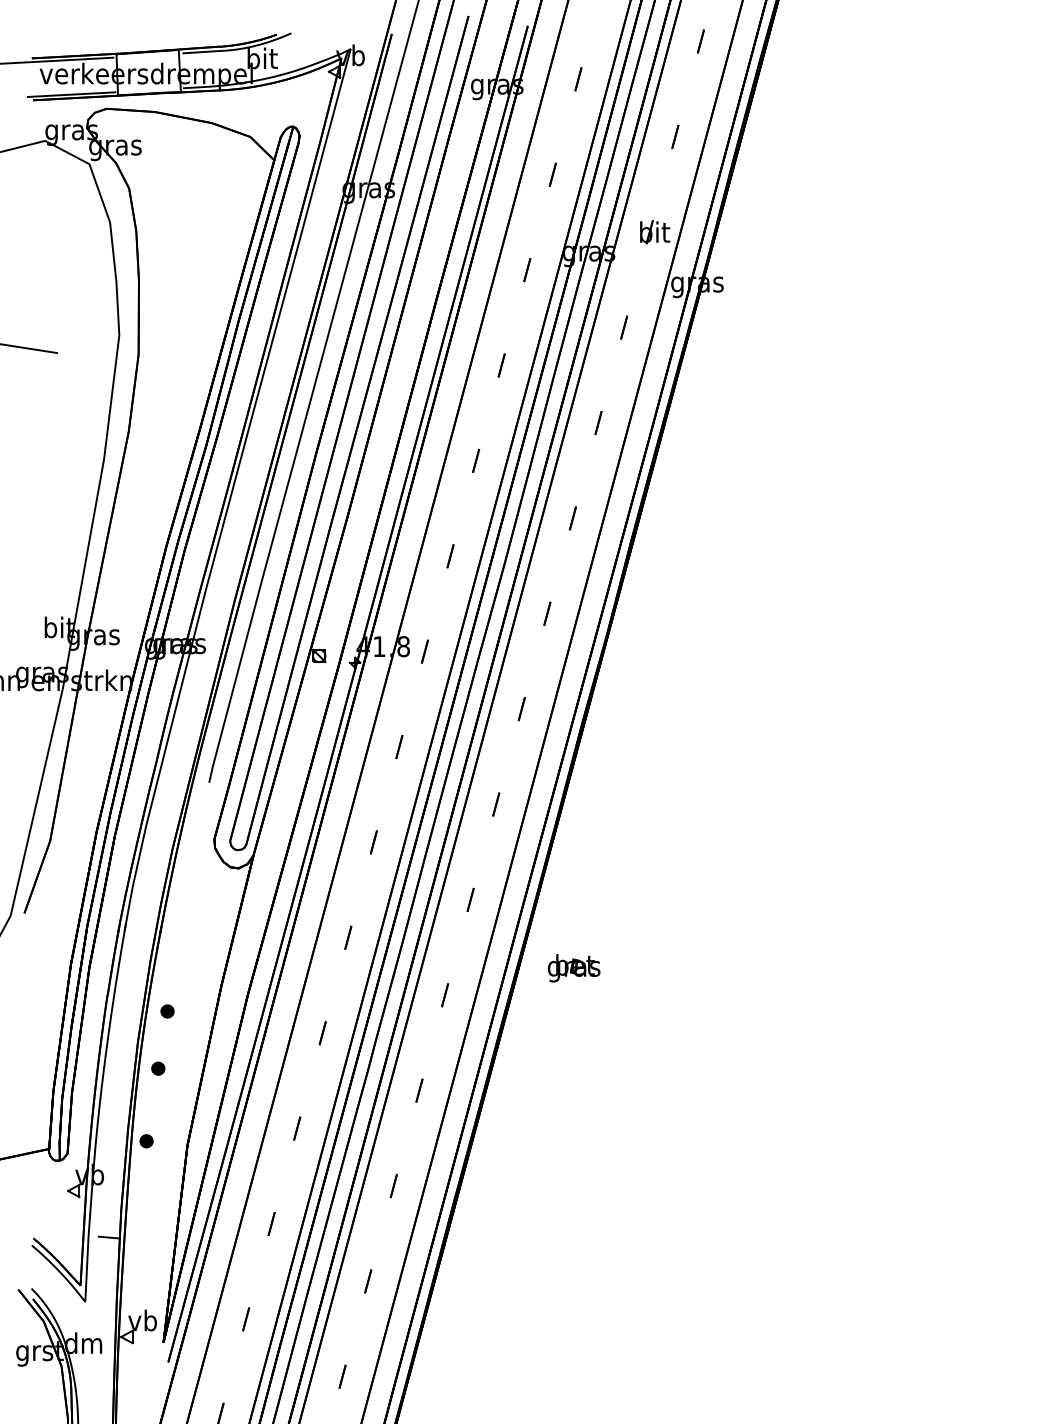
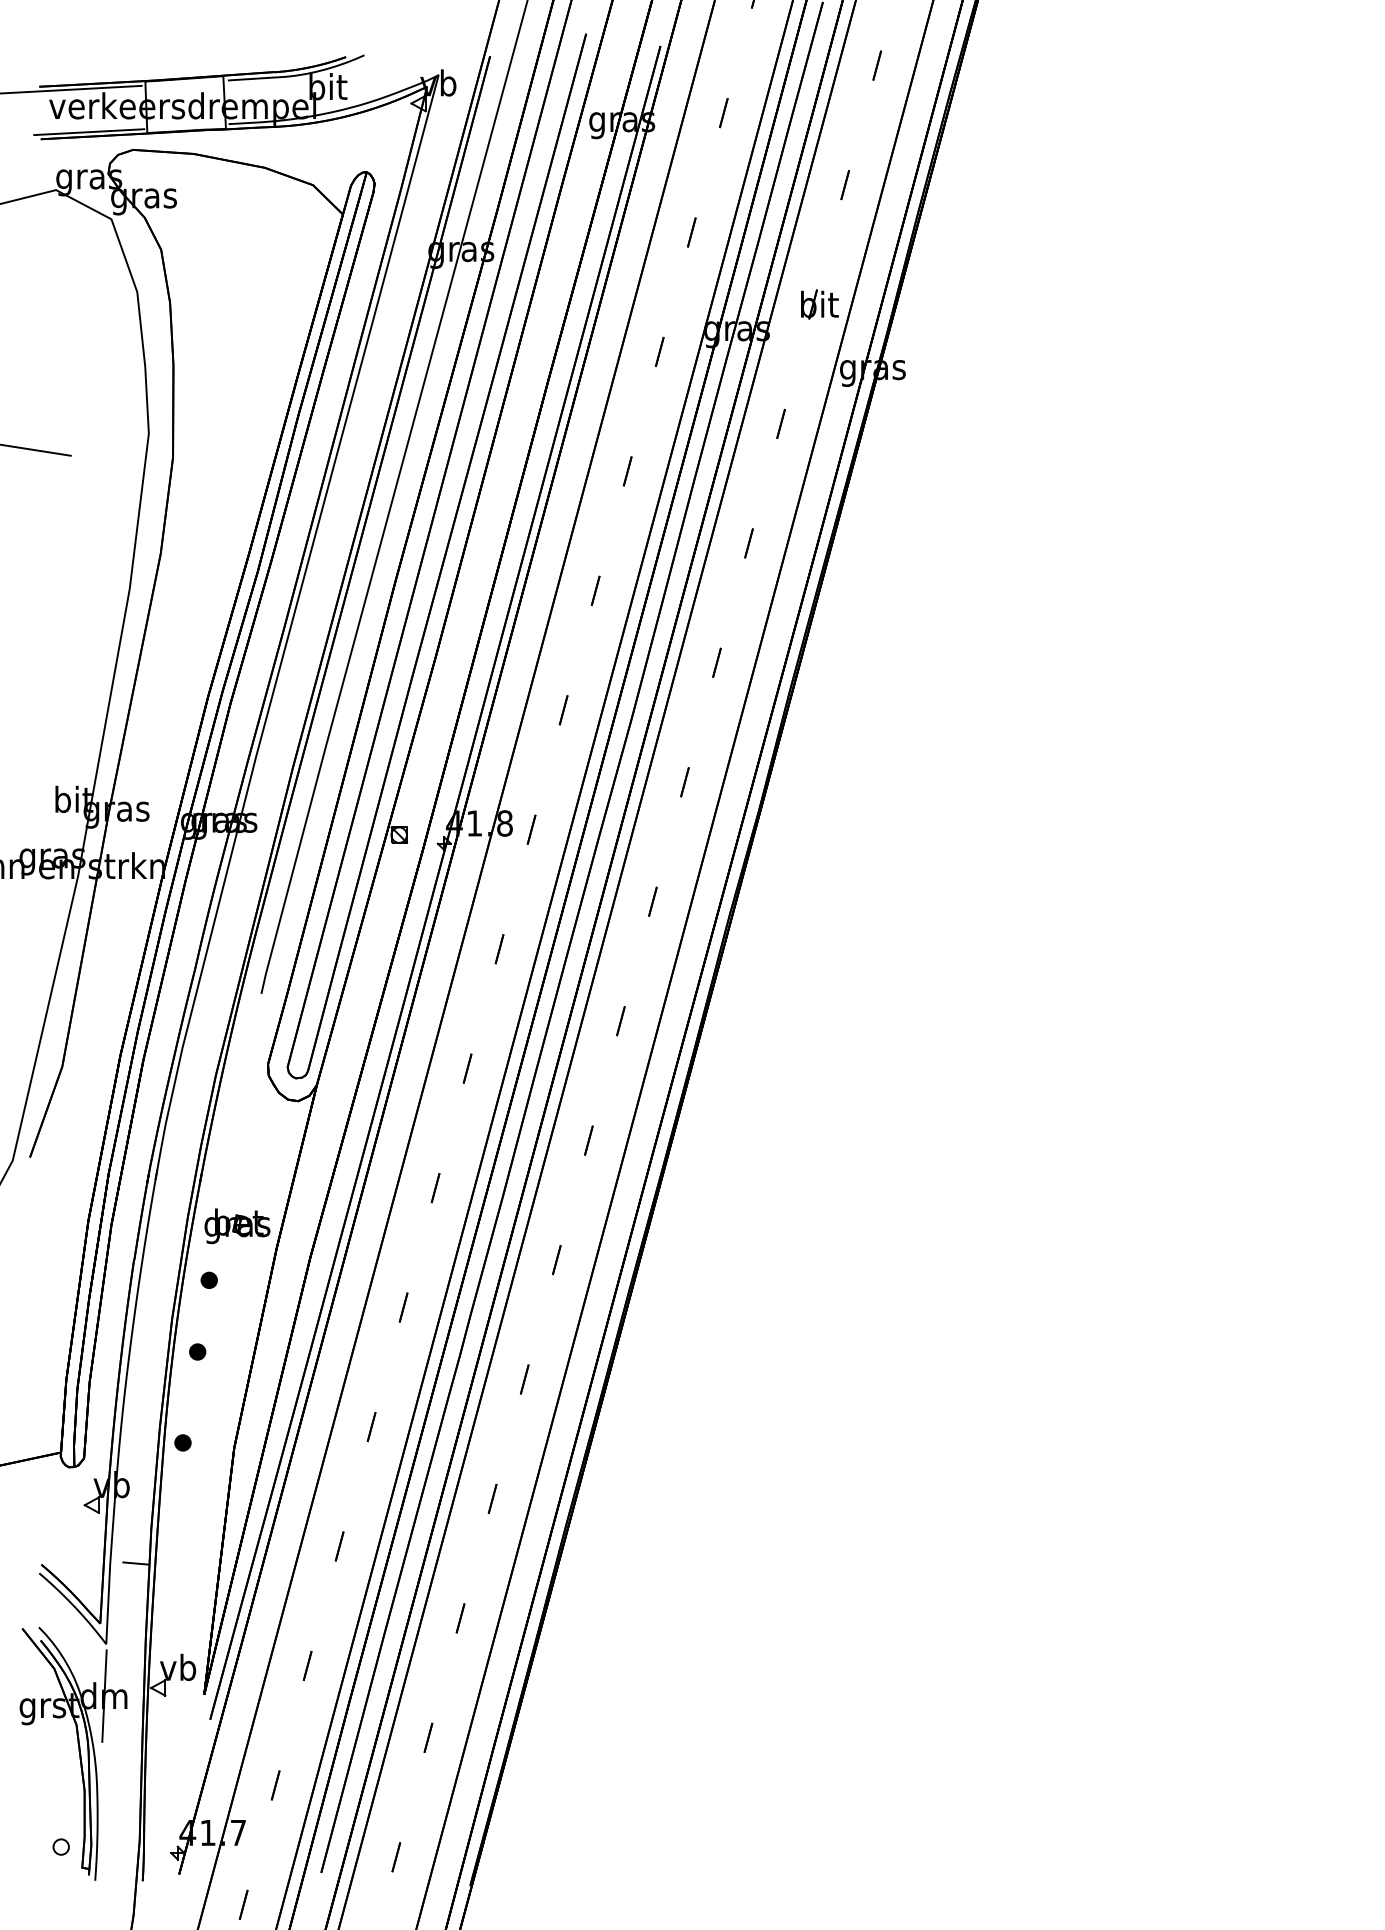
part: (574, 968) -> (237, 1226), moved
line: (83, 1342) -> (104, 1695), added

